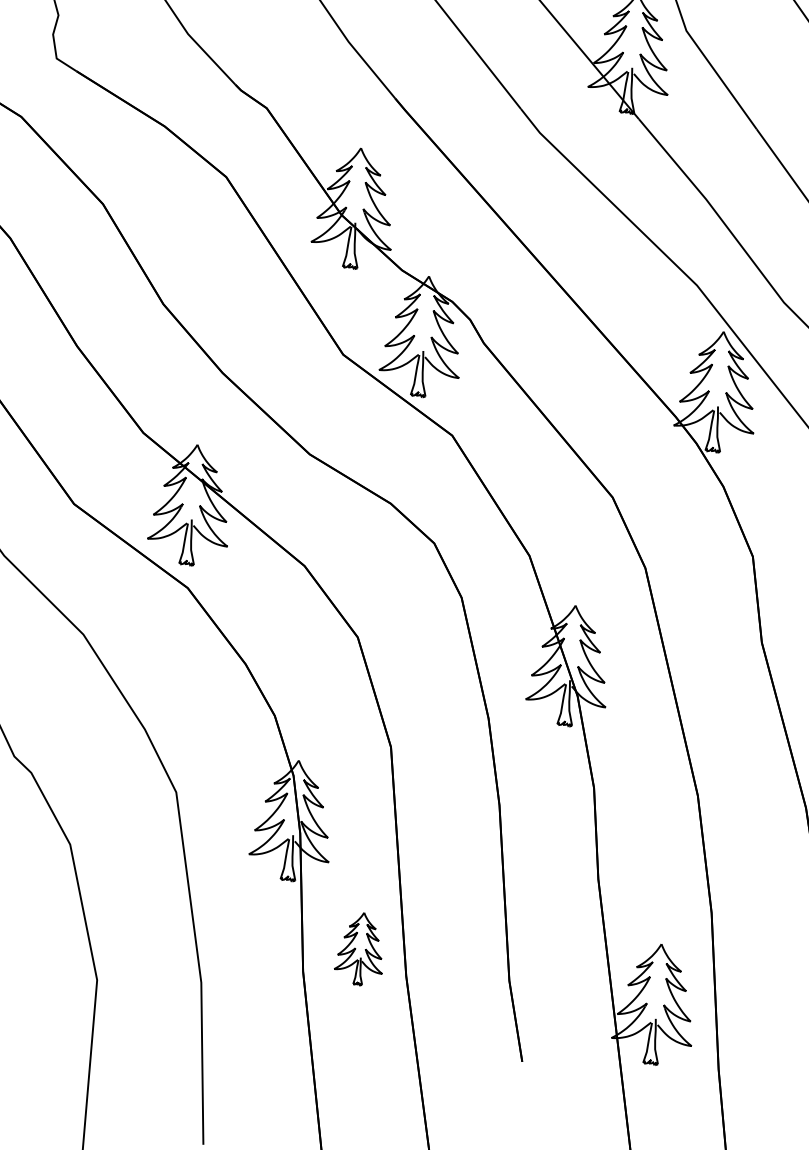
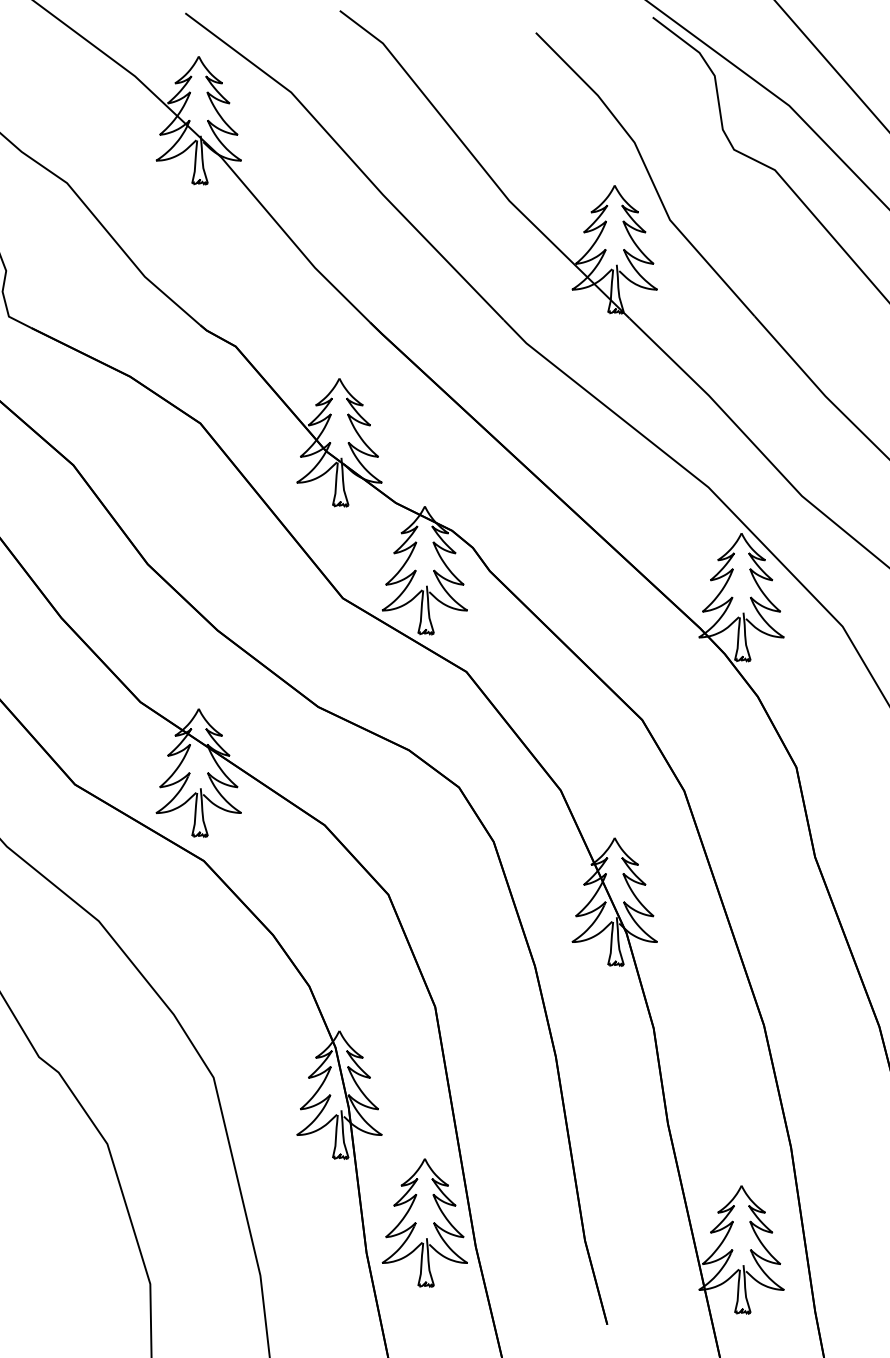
part: (360, 948) -> (424, 1222), size x1.67

